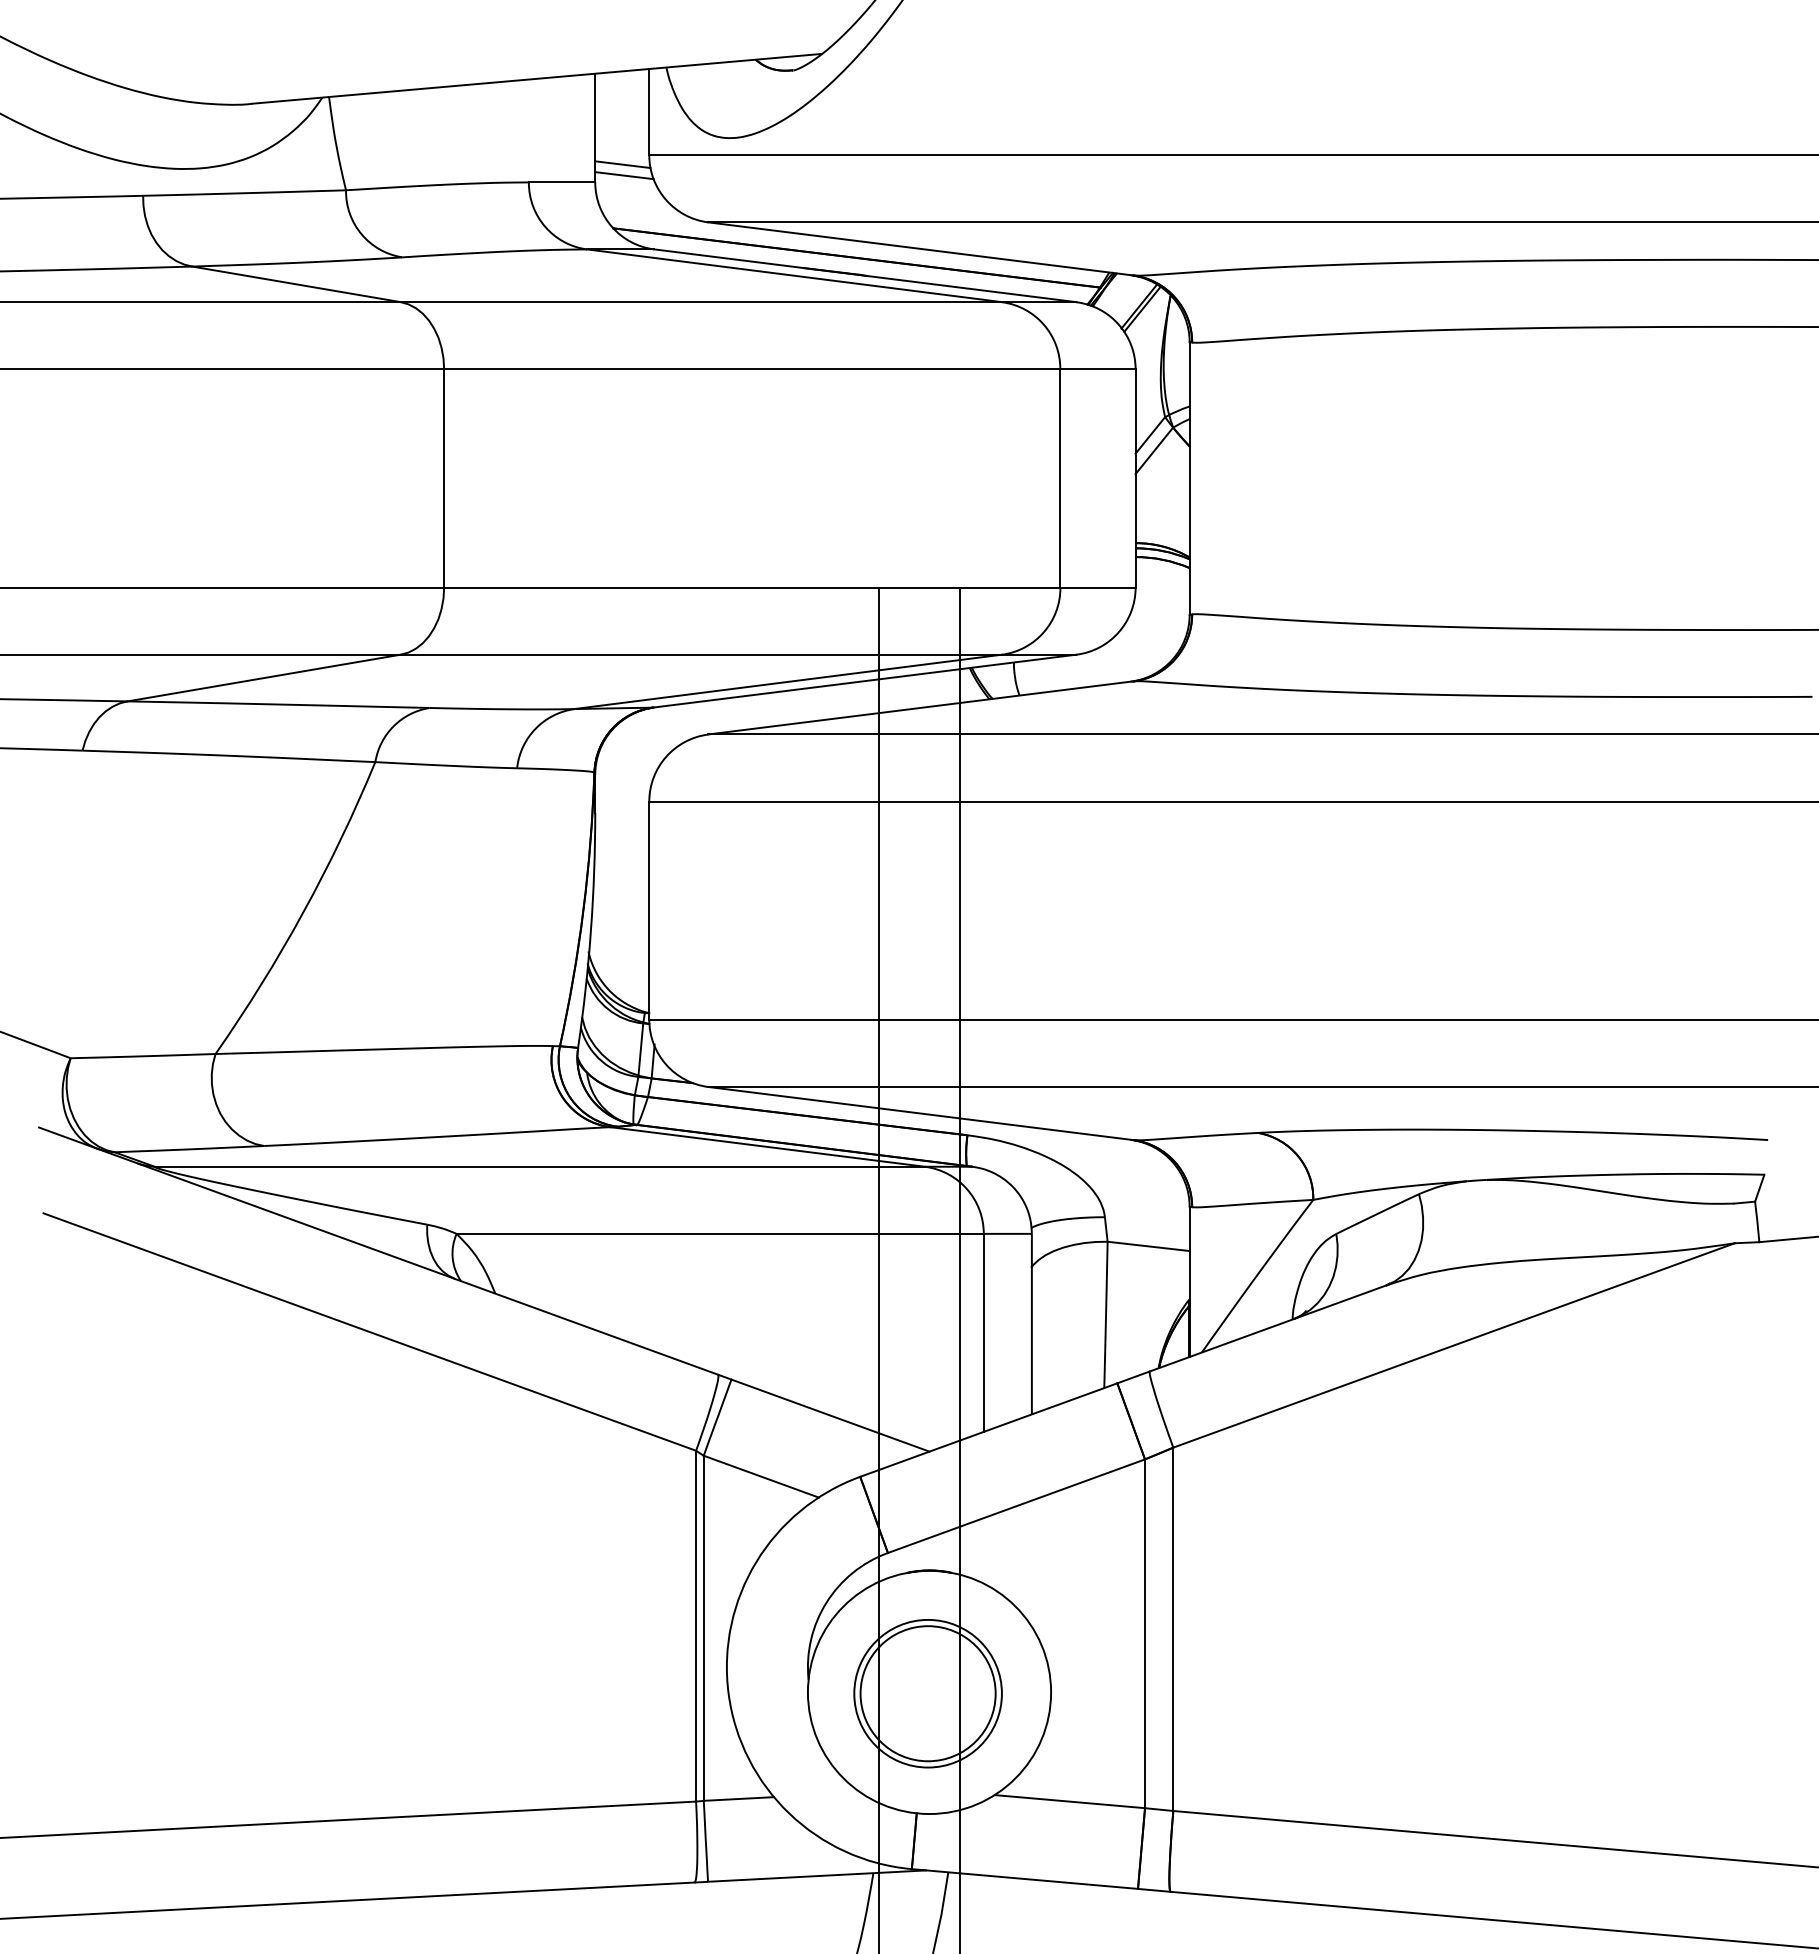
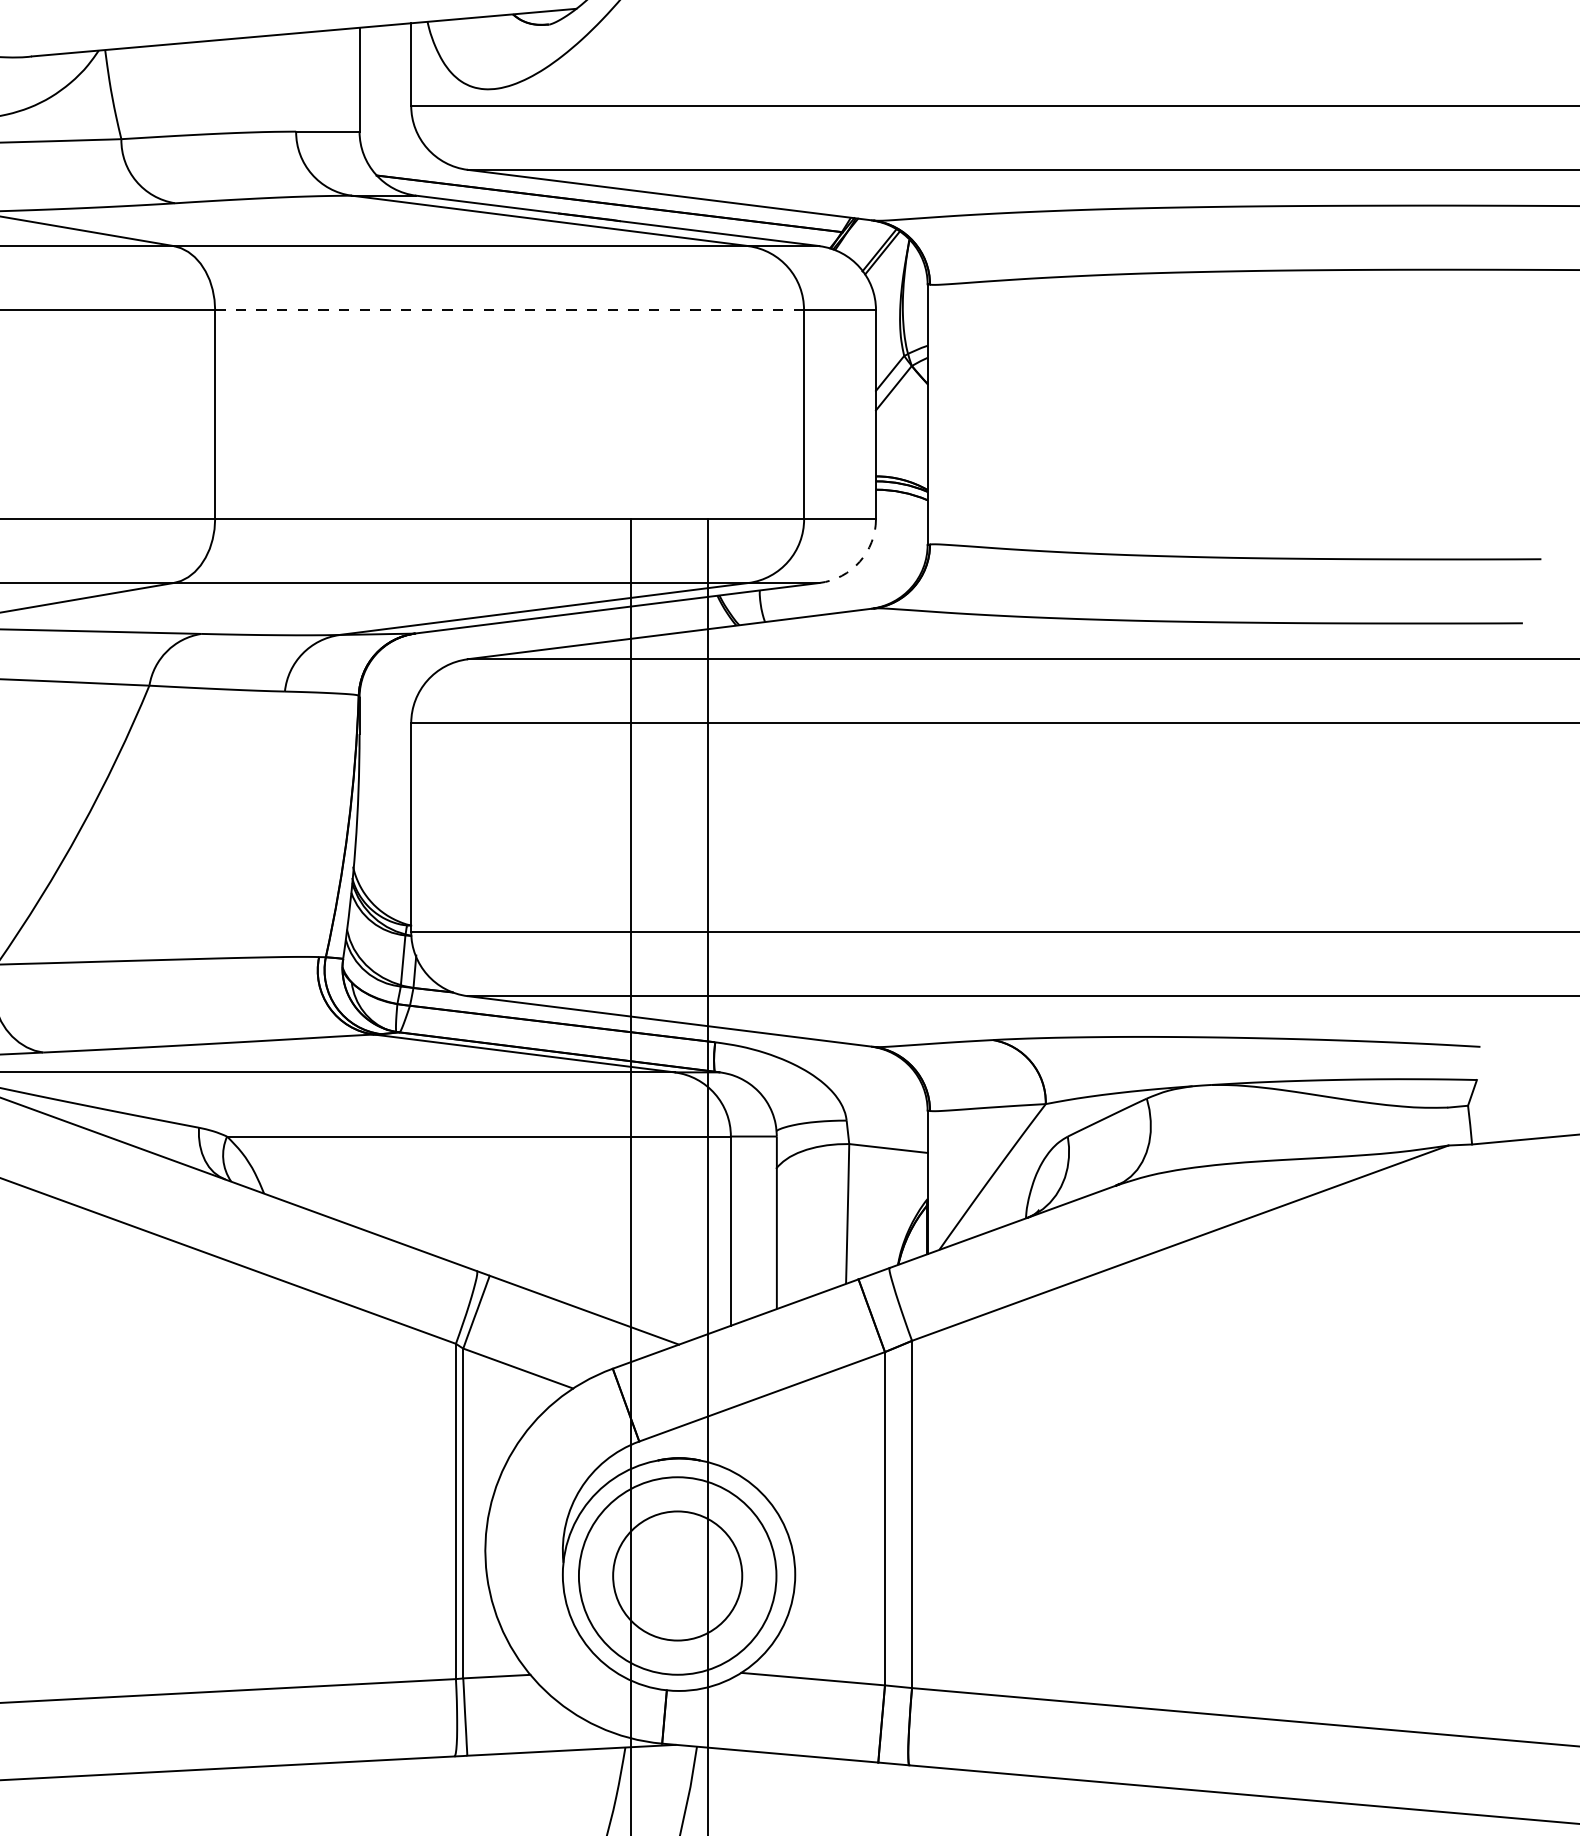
line: (622, 164) -> (385, 114), removed
line: (624, 175) -> (387, 125), removed
line: (752, 369) -> (509, 310), solid -> dashed
arc: (1118, 632) -> (859, 561), solid -> dashed
circle: (927, 1693) -> (677, 1575), size x1.4

